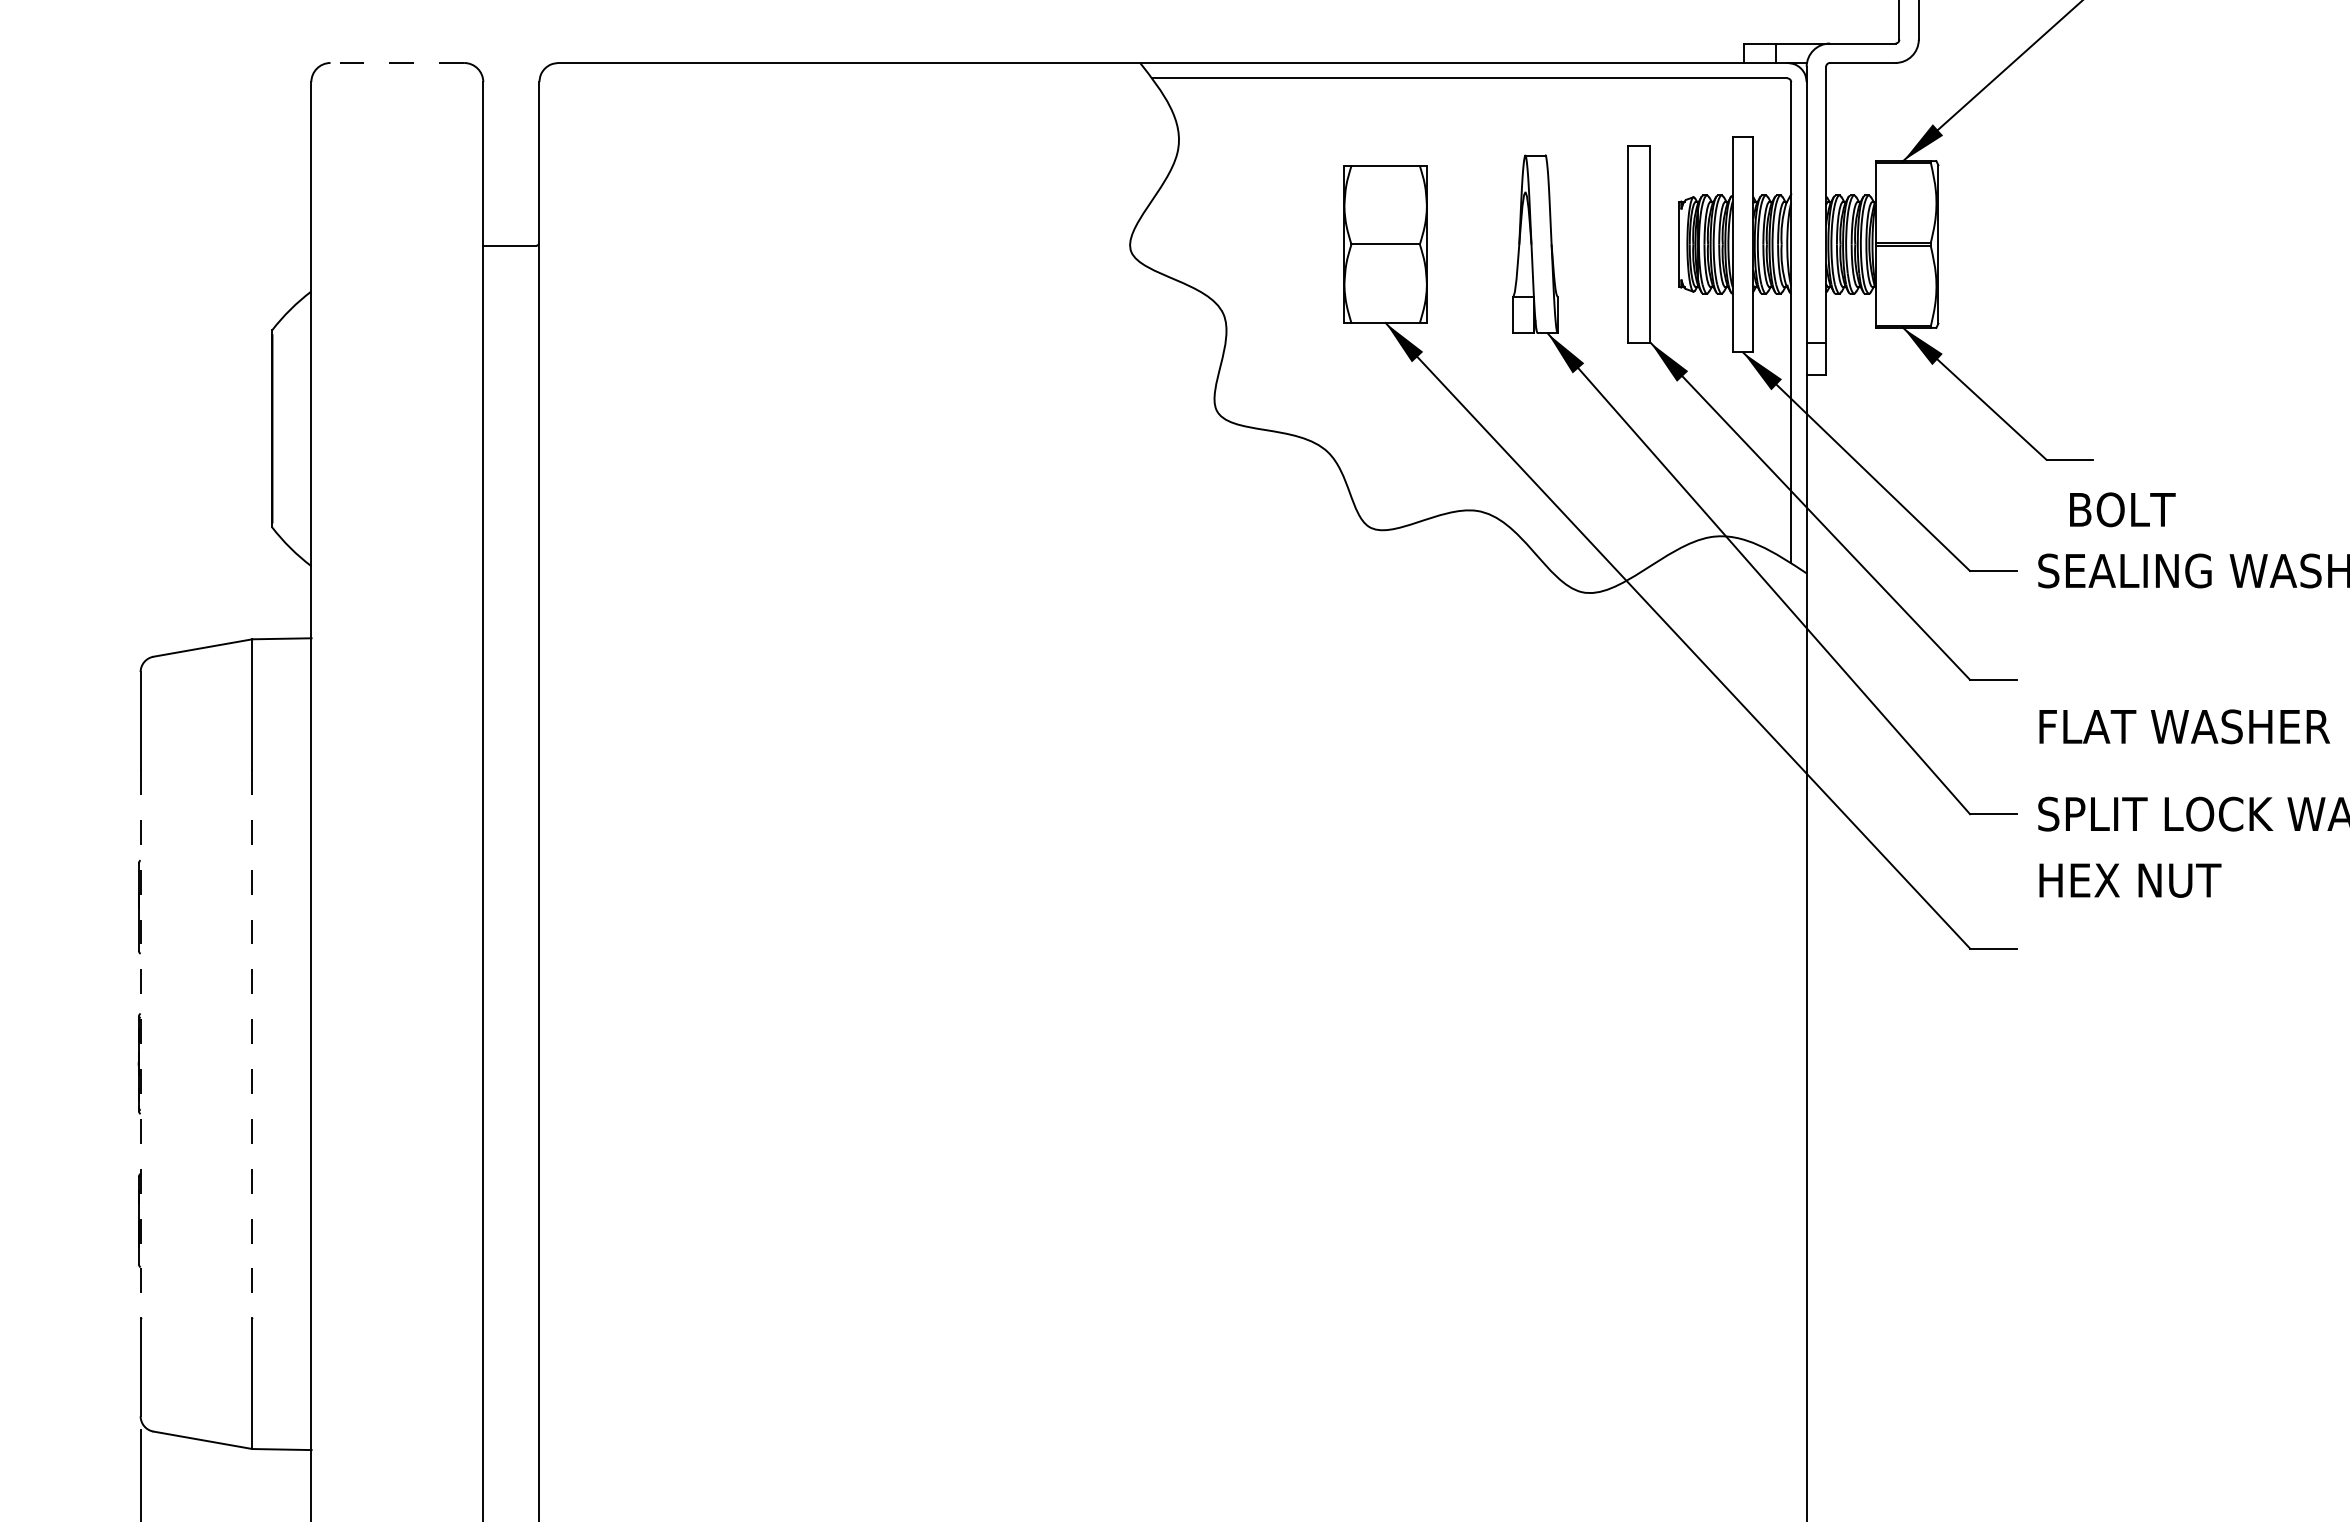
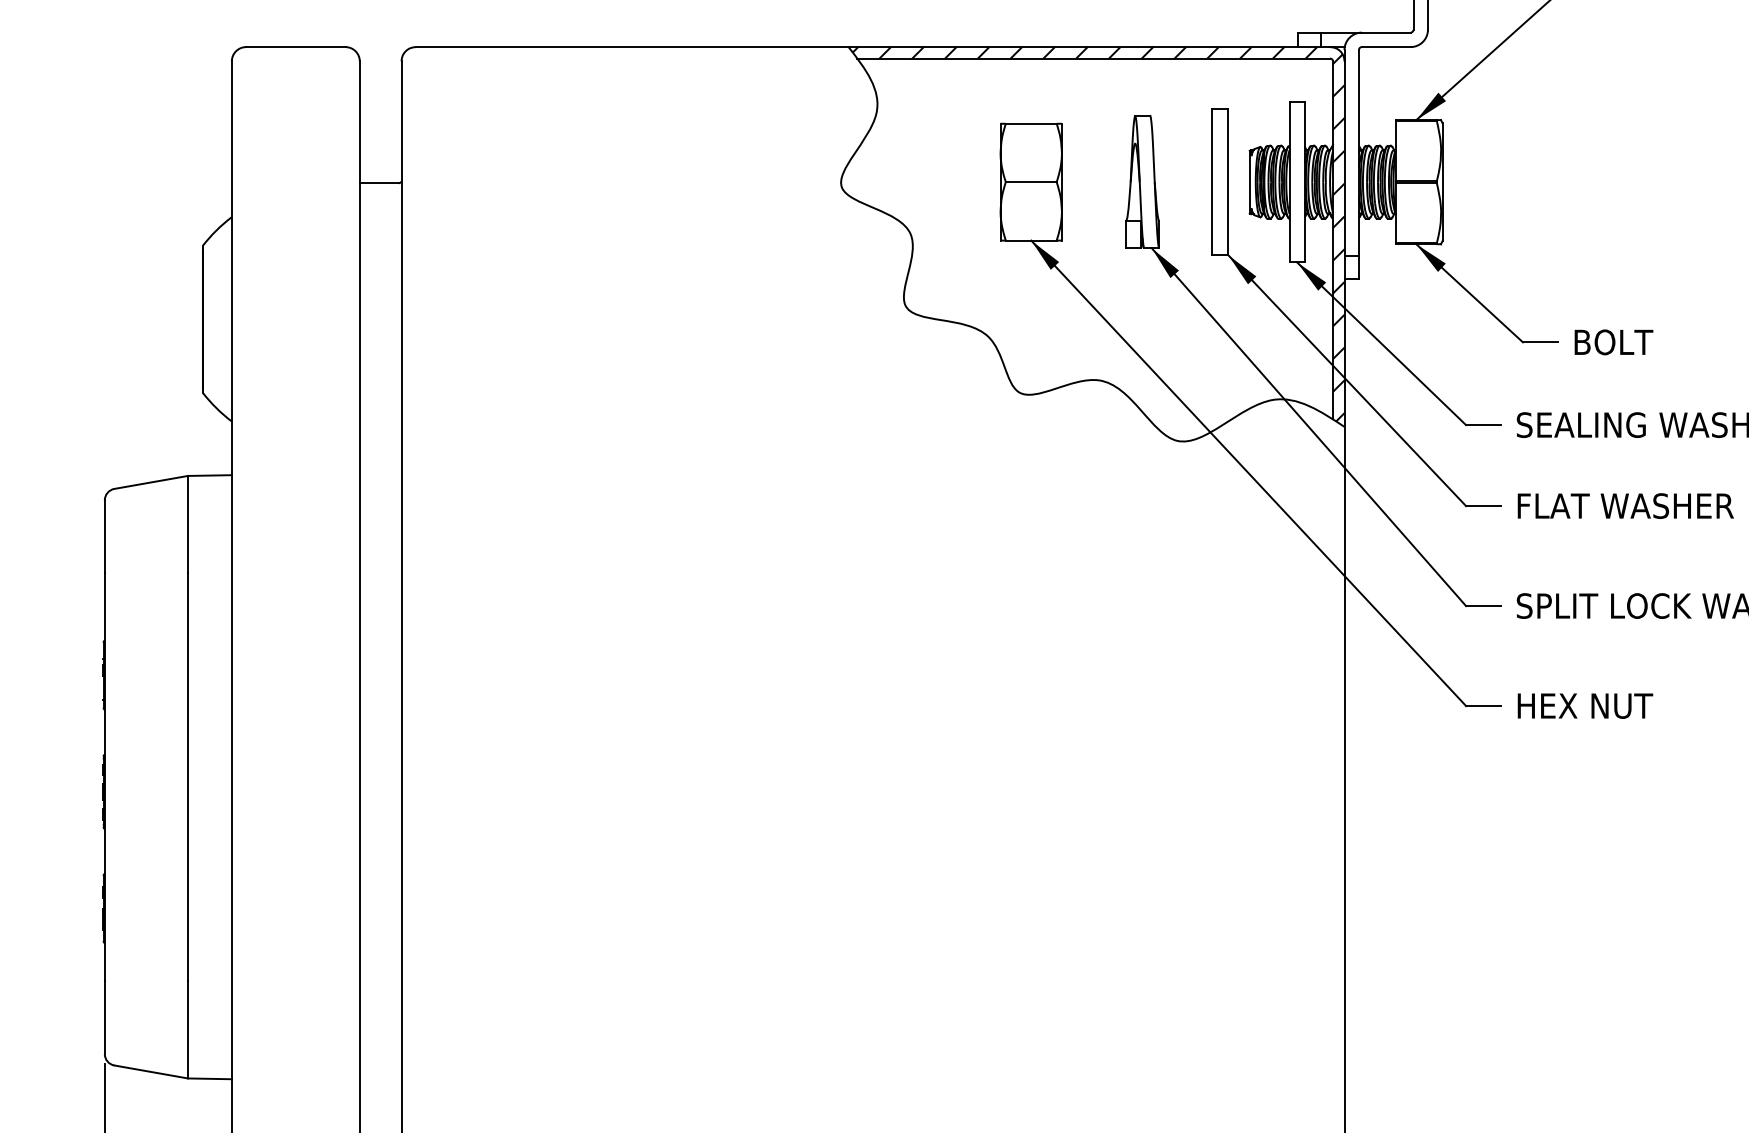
line: (397, 62) -> (295, 46), dashed -> solid
hatch: (1475, 314) -> (1098, 234), added
text: (2122, 509) -> (1613, 342), moved
text: (2184, 726) -> (1625, 505), moved
text: (2130, 880) -> (1585, 706), moved
line: (140, 1044) -> (104, 777), dashed -> solid
line: (252, 1044) -> (188, 777), dashed -> solid

